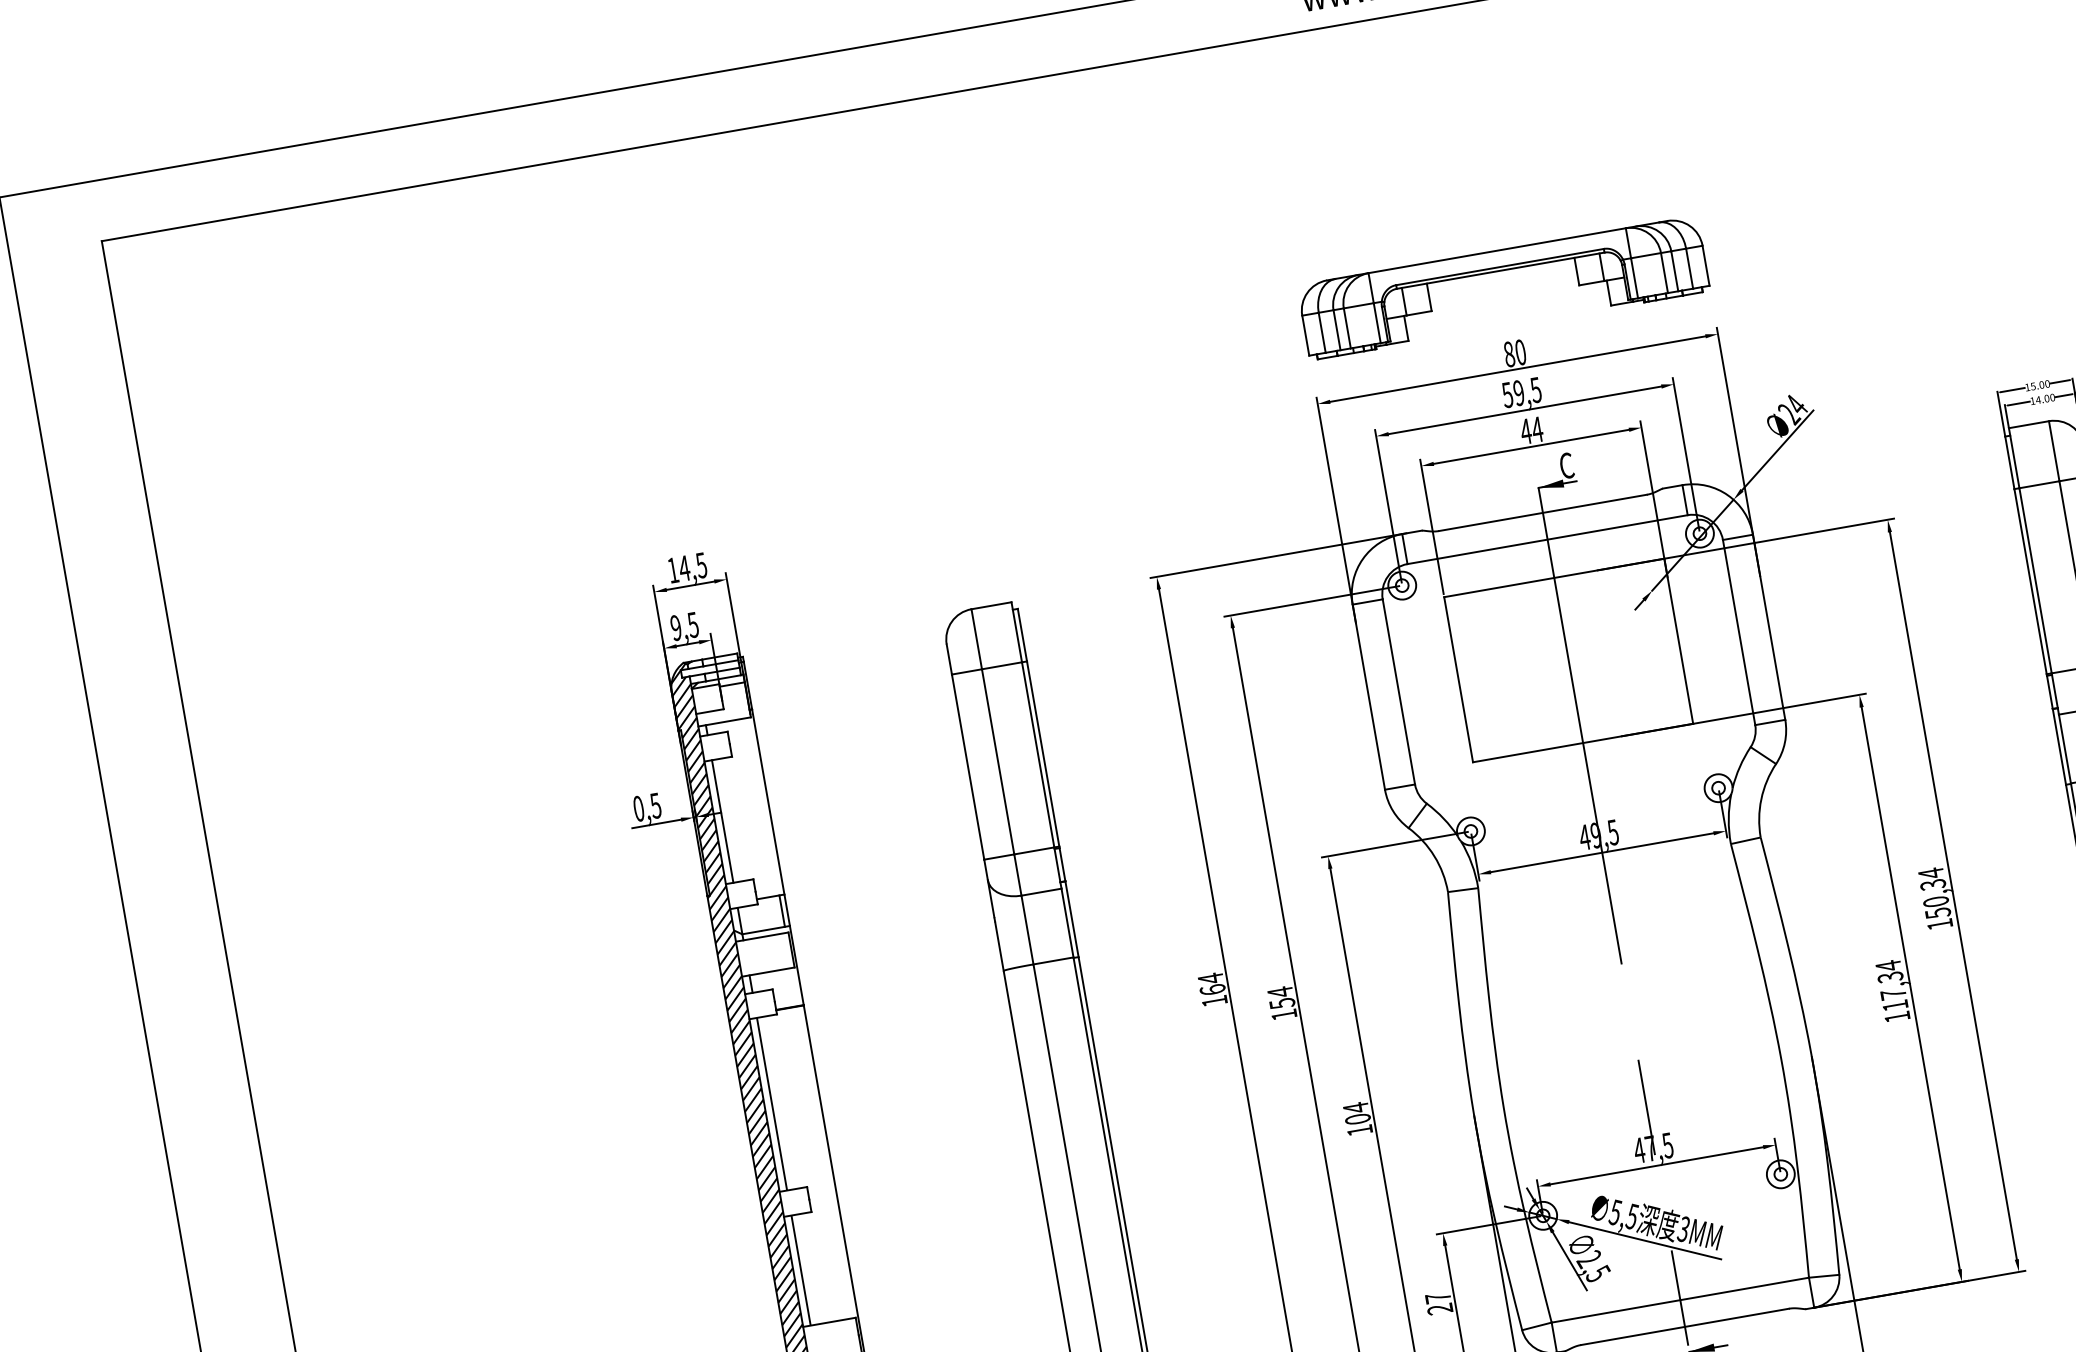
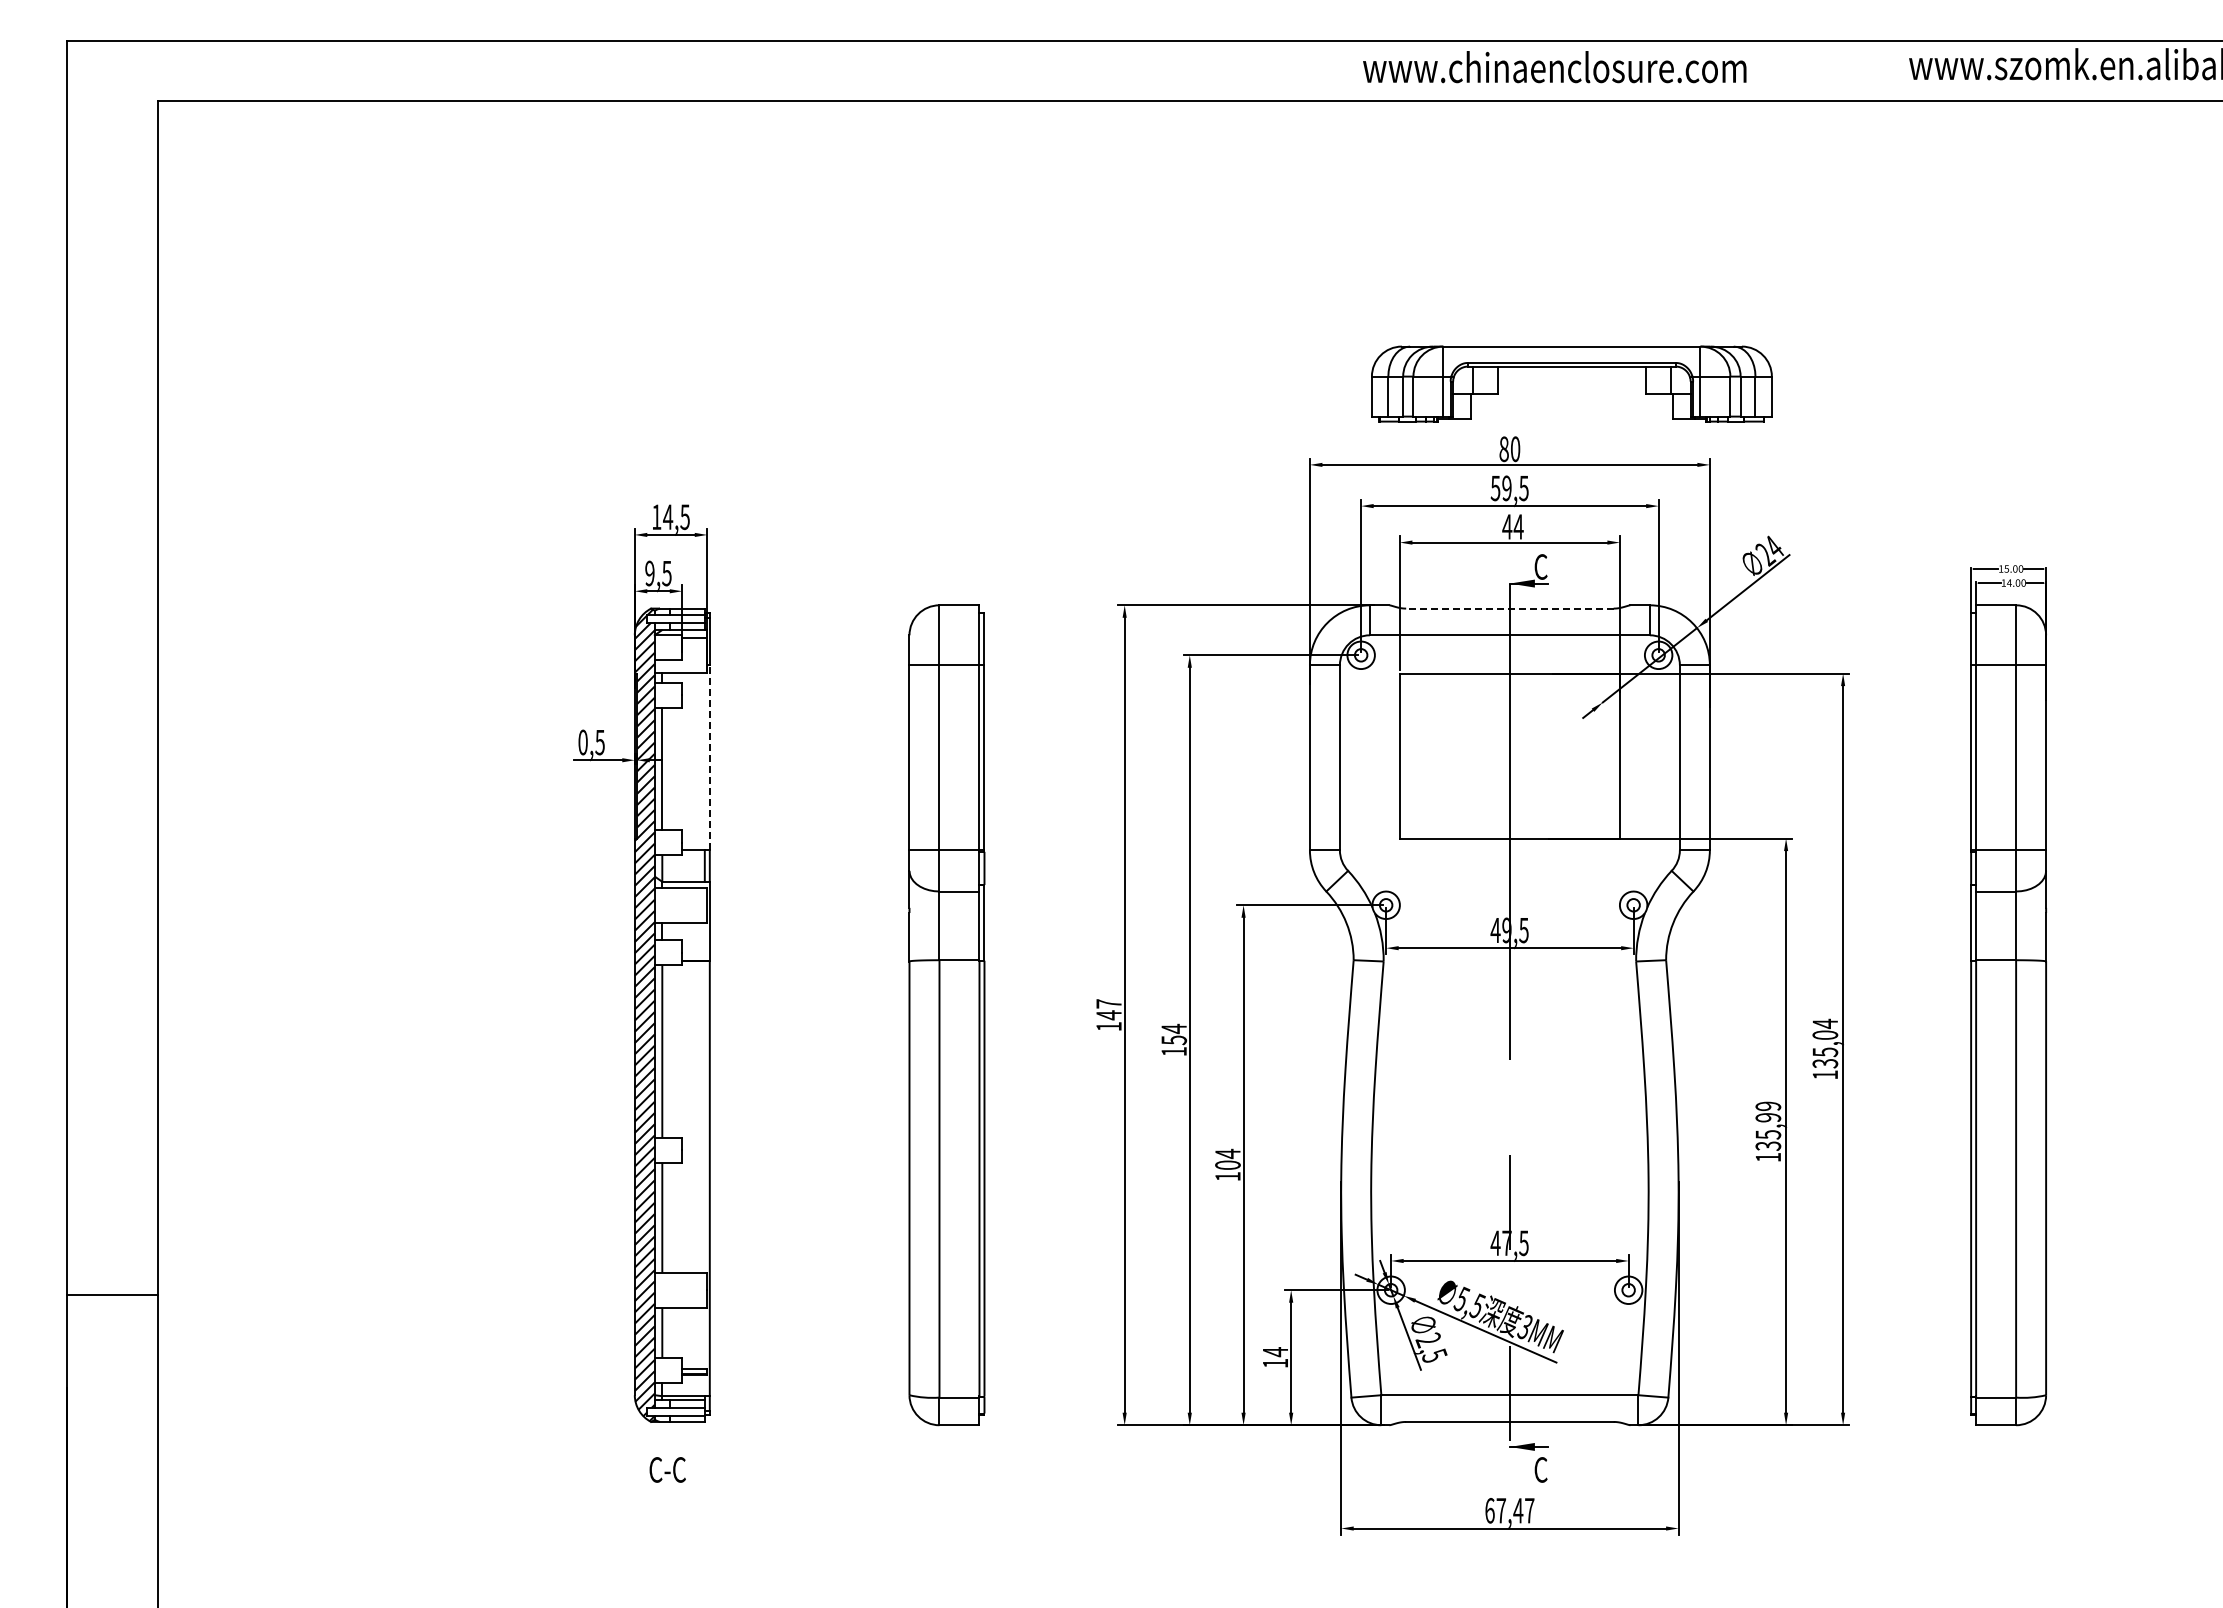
part: (1500, 271) -> (1571, 367), moved
line: (1542, 512) -> (1509, 608), solid -> dashed
line: (767, 801) -> (709, 757), solid -> dashed
text: (1935, 898) -> (1825, 1048), 150,34 -> 135,04
text: (1211, 984) -> (1108, 1009), 164 -> 147
text: (1892, 985) -> (1768, 1125), 117,34 -> 135,99
text: (1438, 1303) -> (1274, 1357), 27 -> 14

